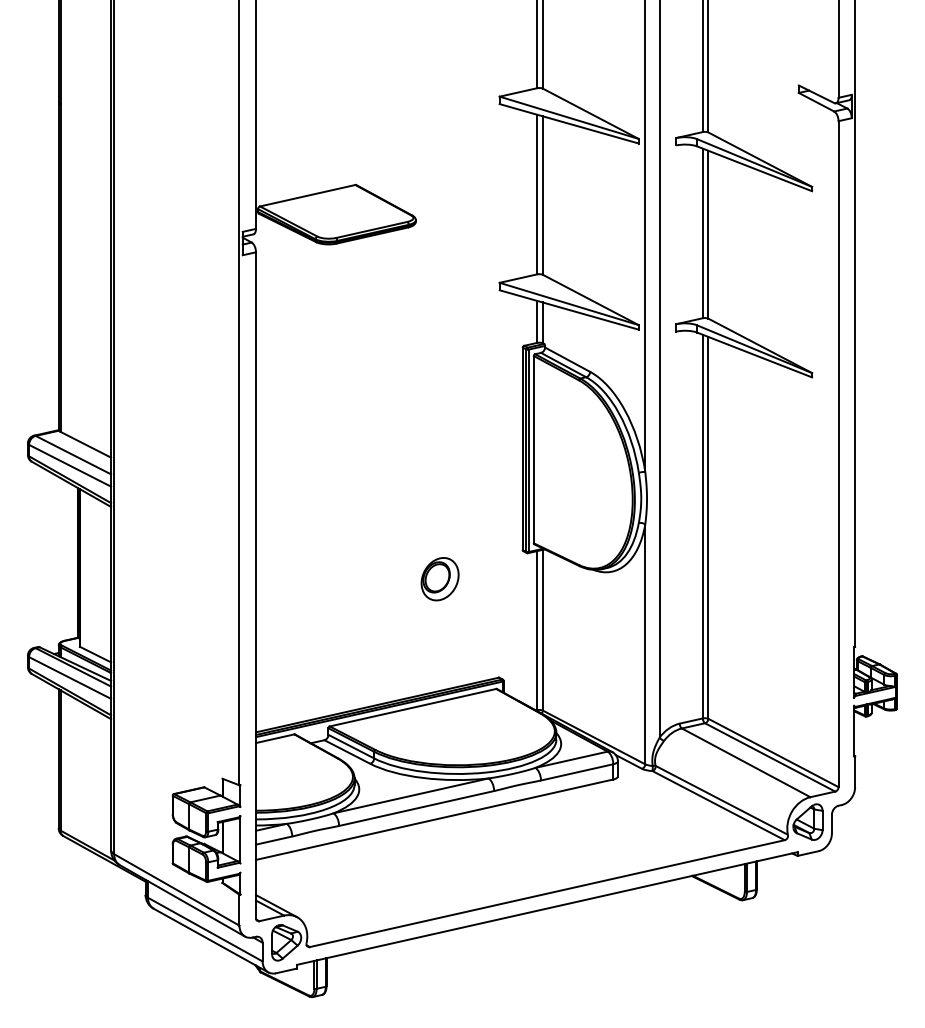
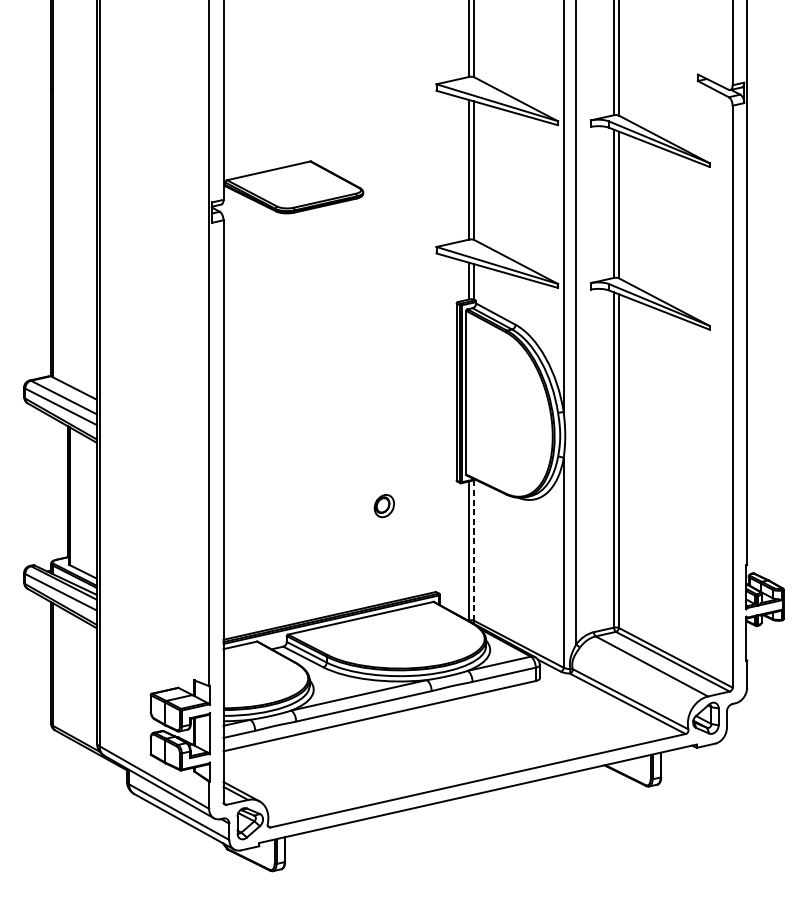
part: (439, 579) -> (383, 506), size x0.6
line: (542, 630) -> (473, 550), solid -> dashed

